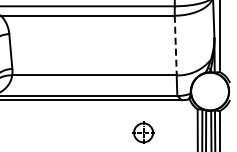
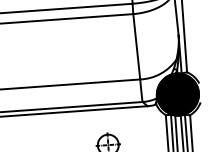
line: (175, 45) -> (136, 46), dashed -> solid
fill: (209, 91) -> (177, 94), added

